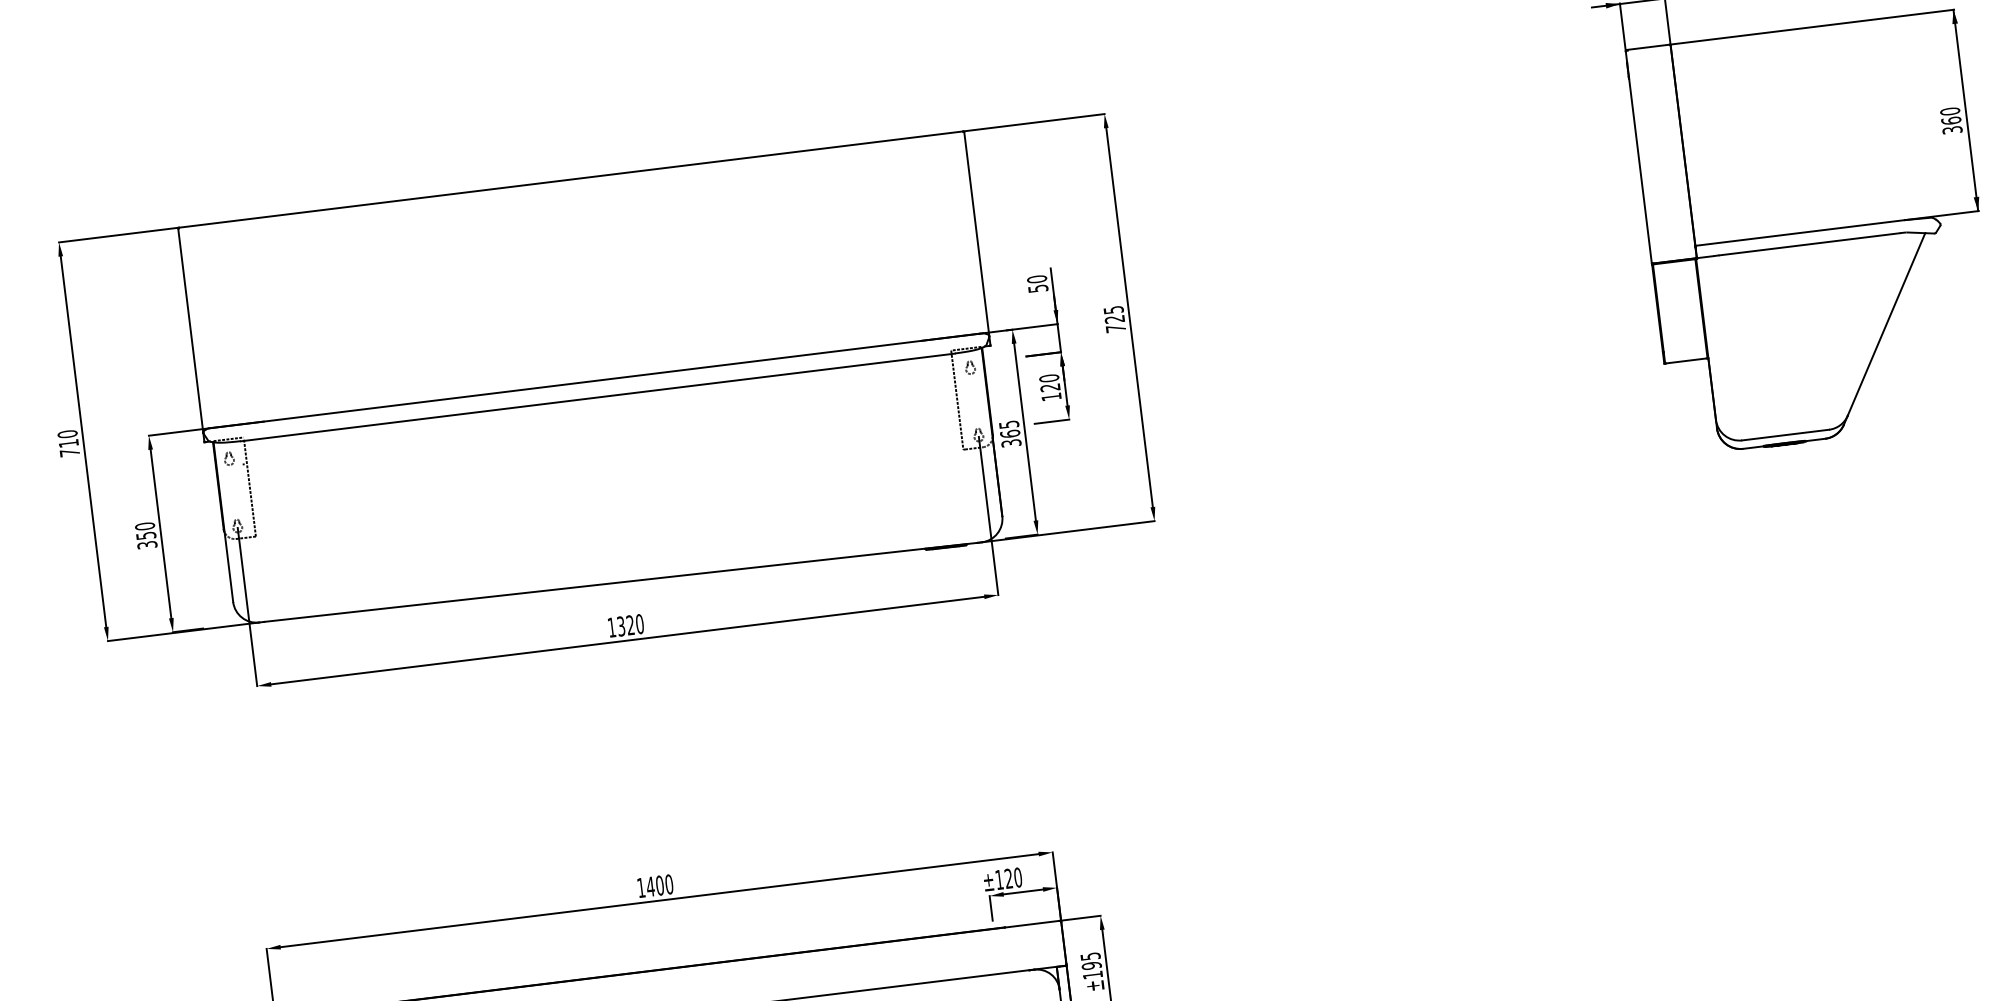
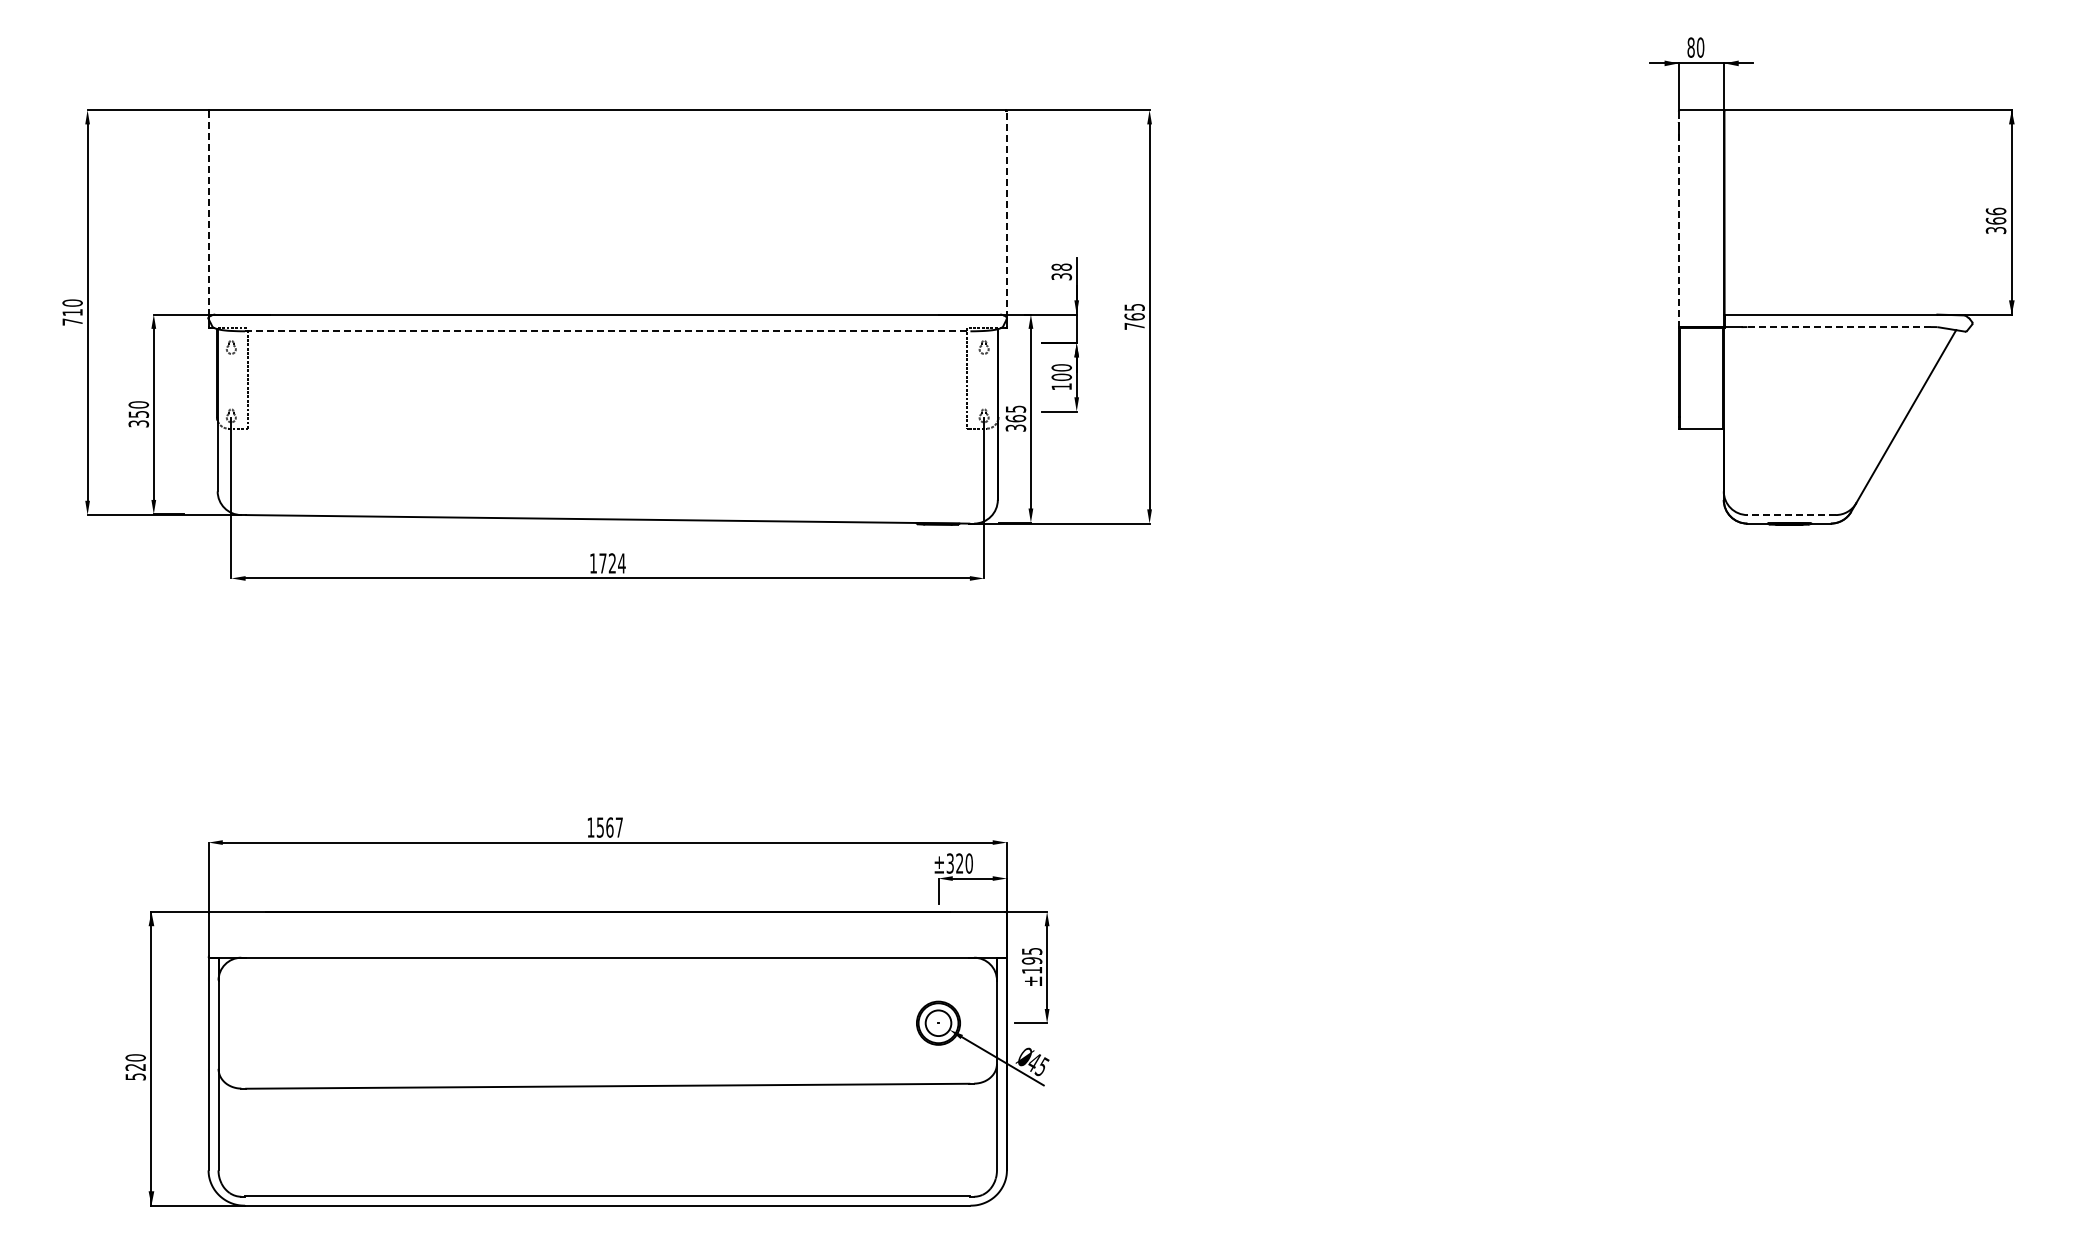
text: (1949, 111) -> (1995, 211), 360 -> 366
line: (1638, 157) -> (1678, 219), solid -> dashed
line: (976, 234) -> (1006, 214), solid -> dashed
line: (1810, 244) -> (1839, 327), solid -> dashed
text: (1037, 283) -> (1061, 271), 50 -> 38
text: (1114, 319) -> (1134, 316), 725 -> 765
line: (190, 330) -> (208, 214), solid -> dashed
text: (1050, 386) -> (1061, 376), 120 -> 100
line: (597, 397) -> (607, 331), solid -> dashed
line: (1785, 435) -> (1791, 515), solid -> dashed
text: (630, 625) -> (612, 563), 1320 -> 1724
text: (998, 879) -> (949, 863), ±120 -> ±320
text: (659, 885) -> (609, 827), 1400 -> 1567

